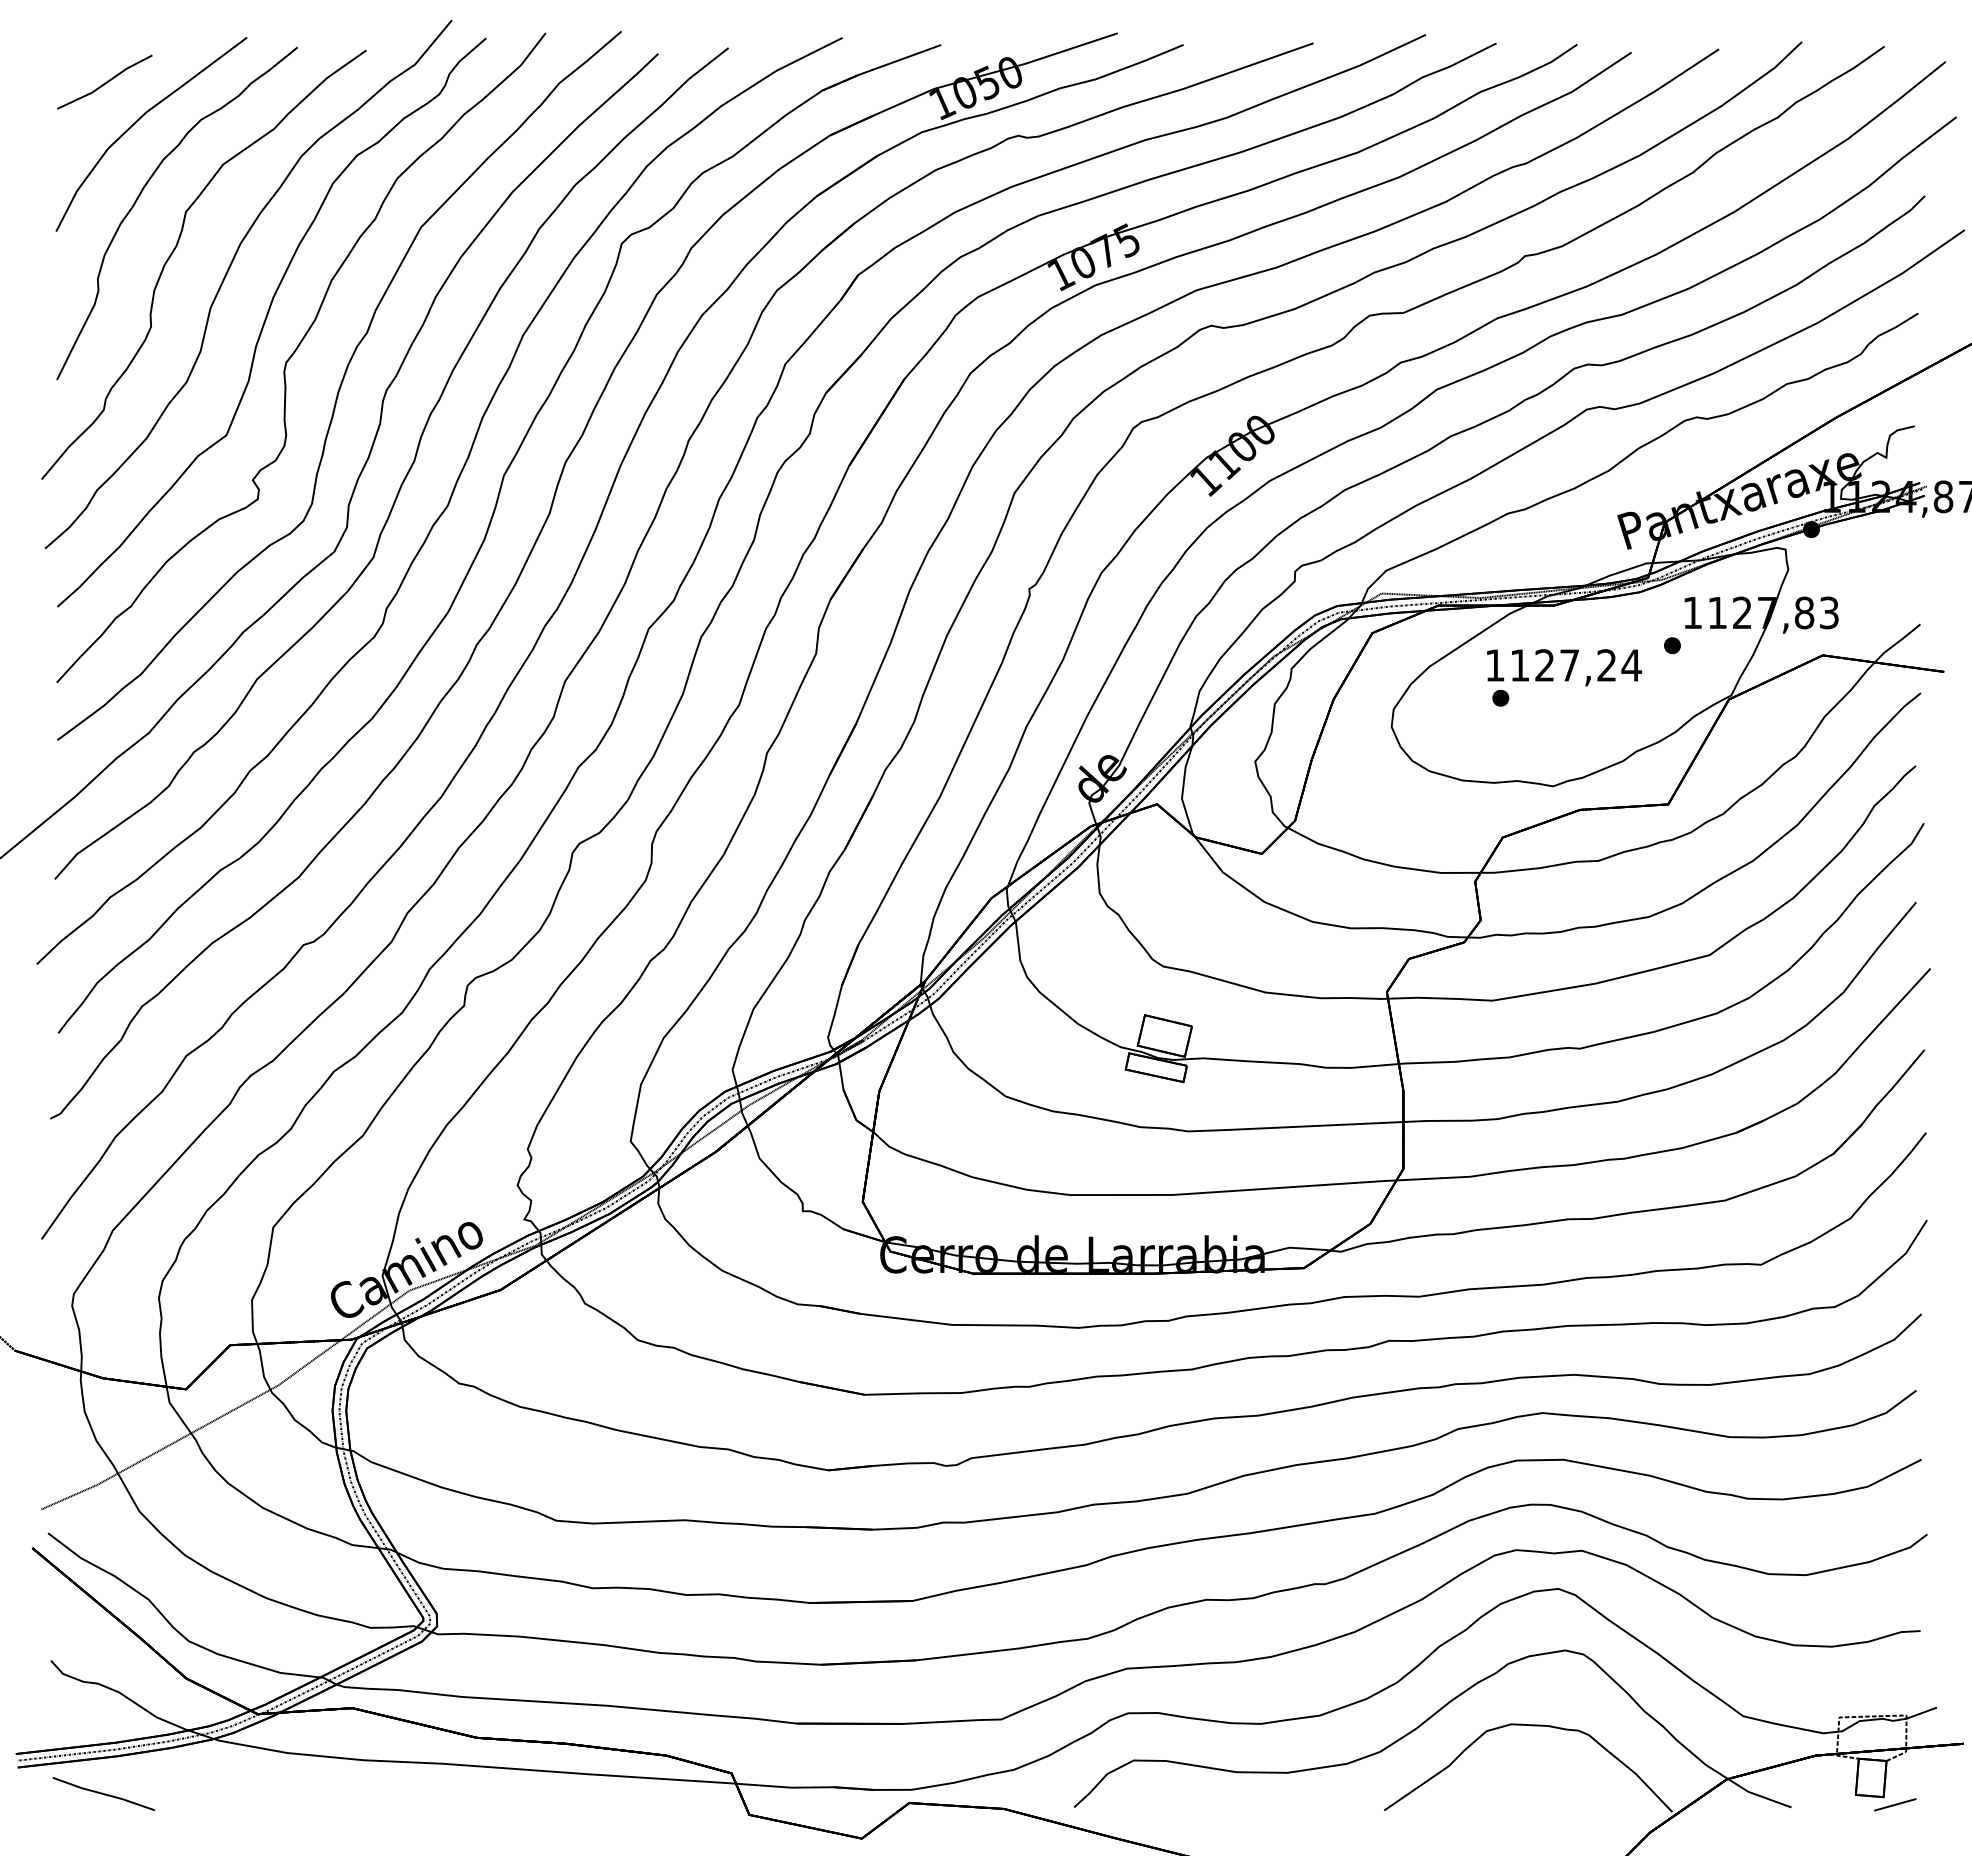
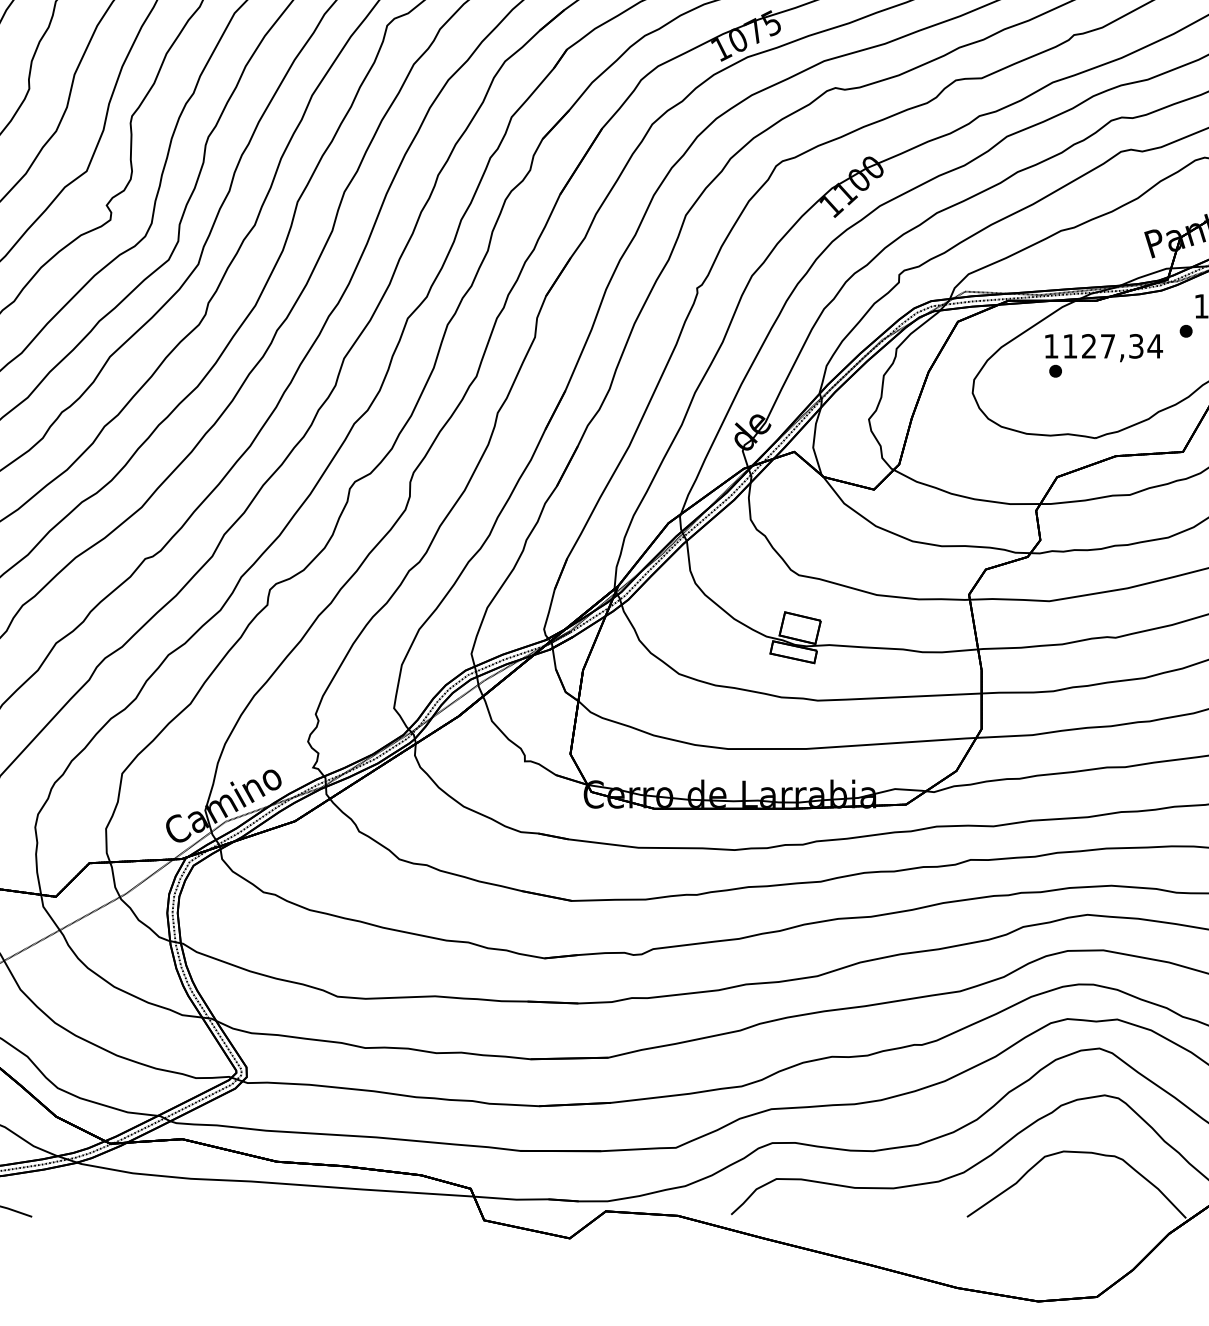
text: (1606, 665) -> (1136, 346), 1127,24 -> 1127,34

